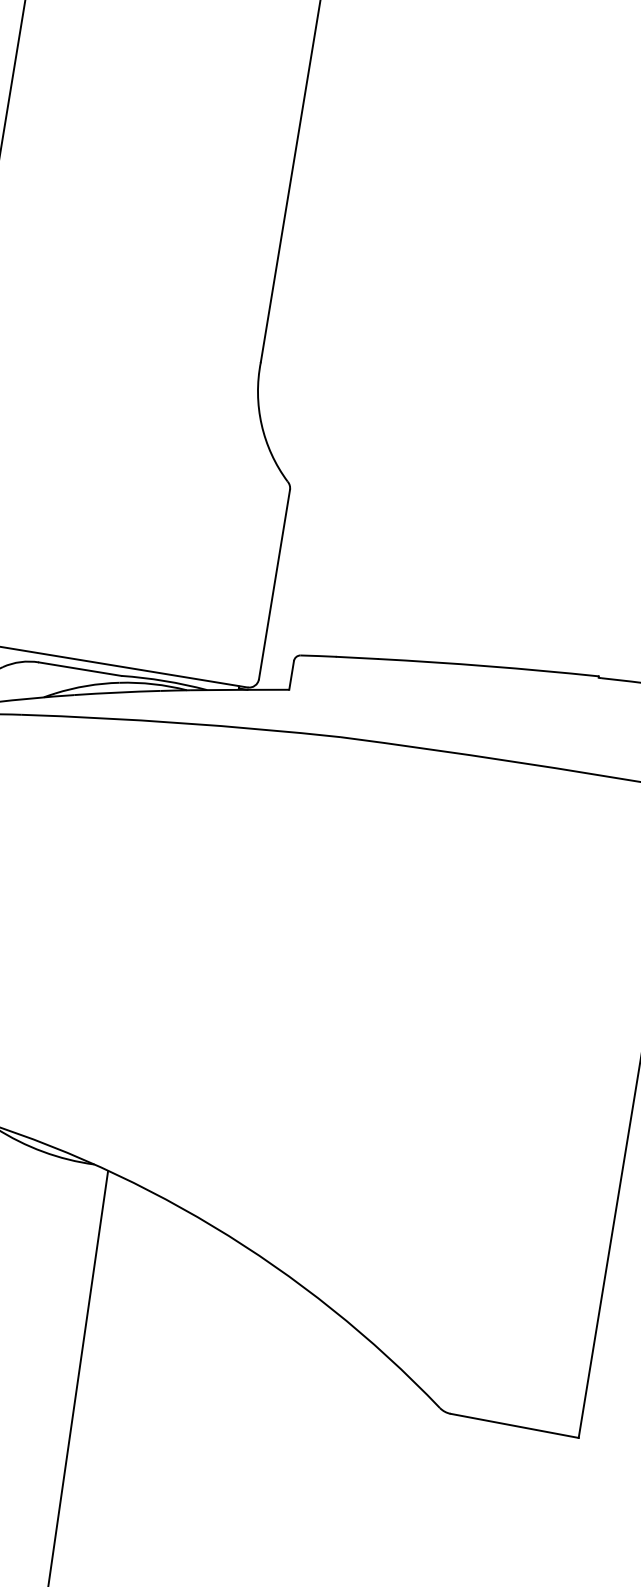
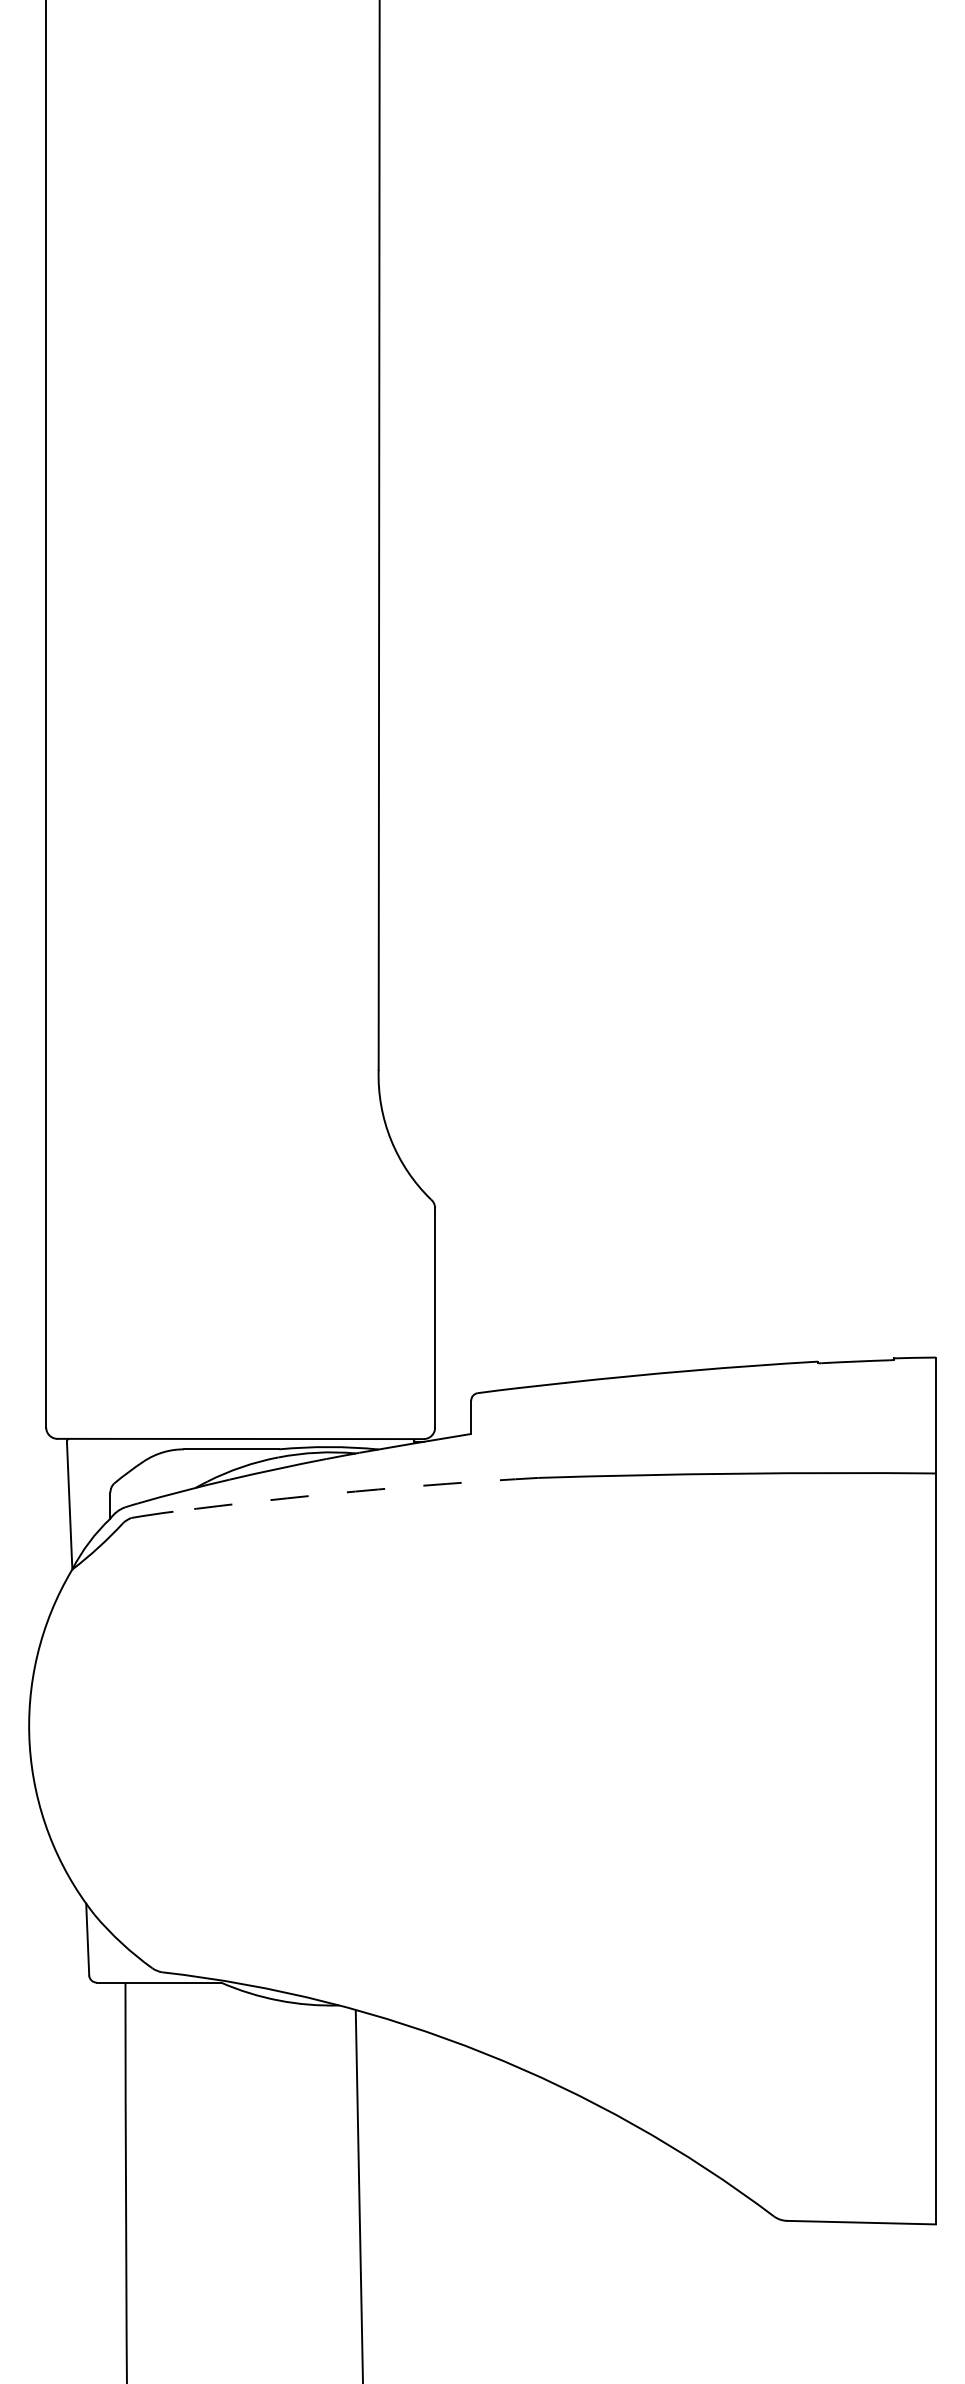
arc: (181, 723) -> (355, 1491), solid -> dashed

